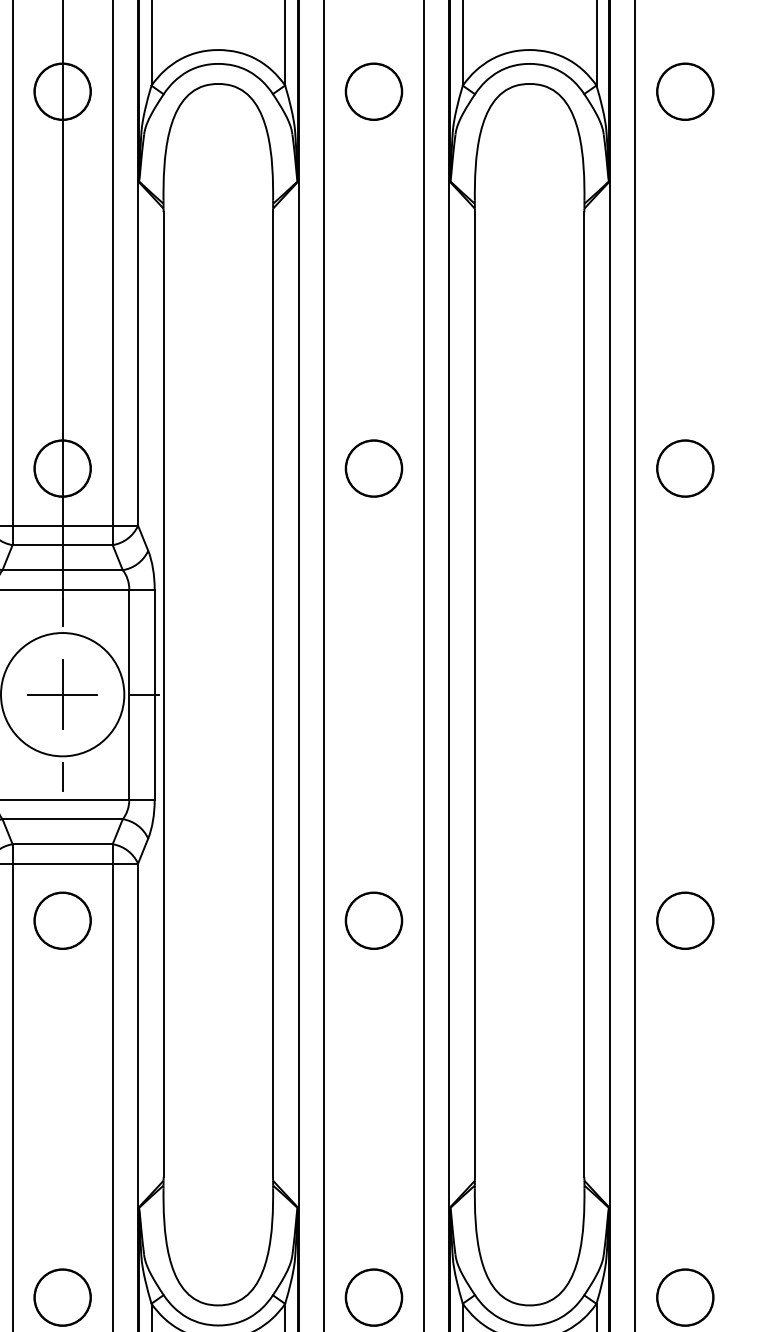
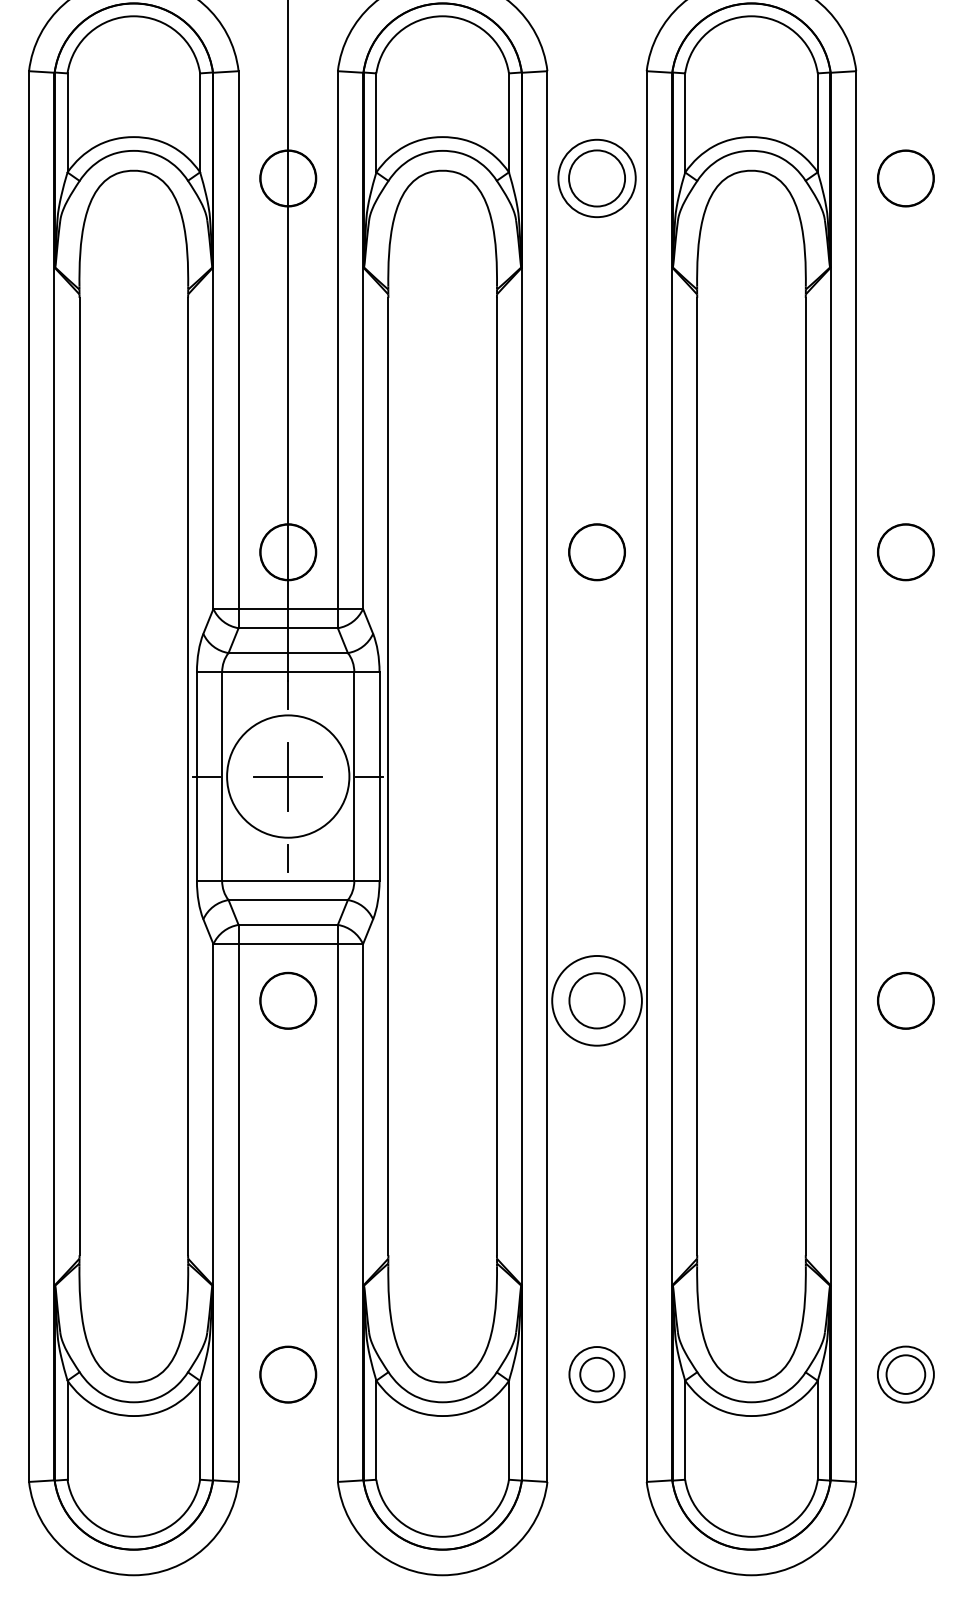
circle: (373, 91) -> (596, 178), size x1.4
circle: (374, 920) -> (597, 1000), size x1.6
circle: (374, 1297) -> (597, 1374), size x0.6
circle: (684, 1297) -> (905, 1374), size x0.7

